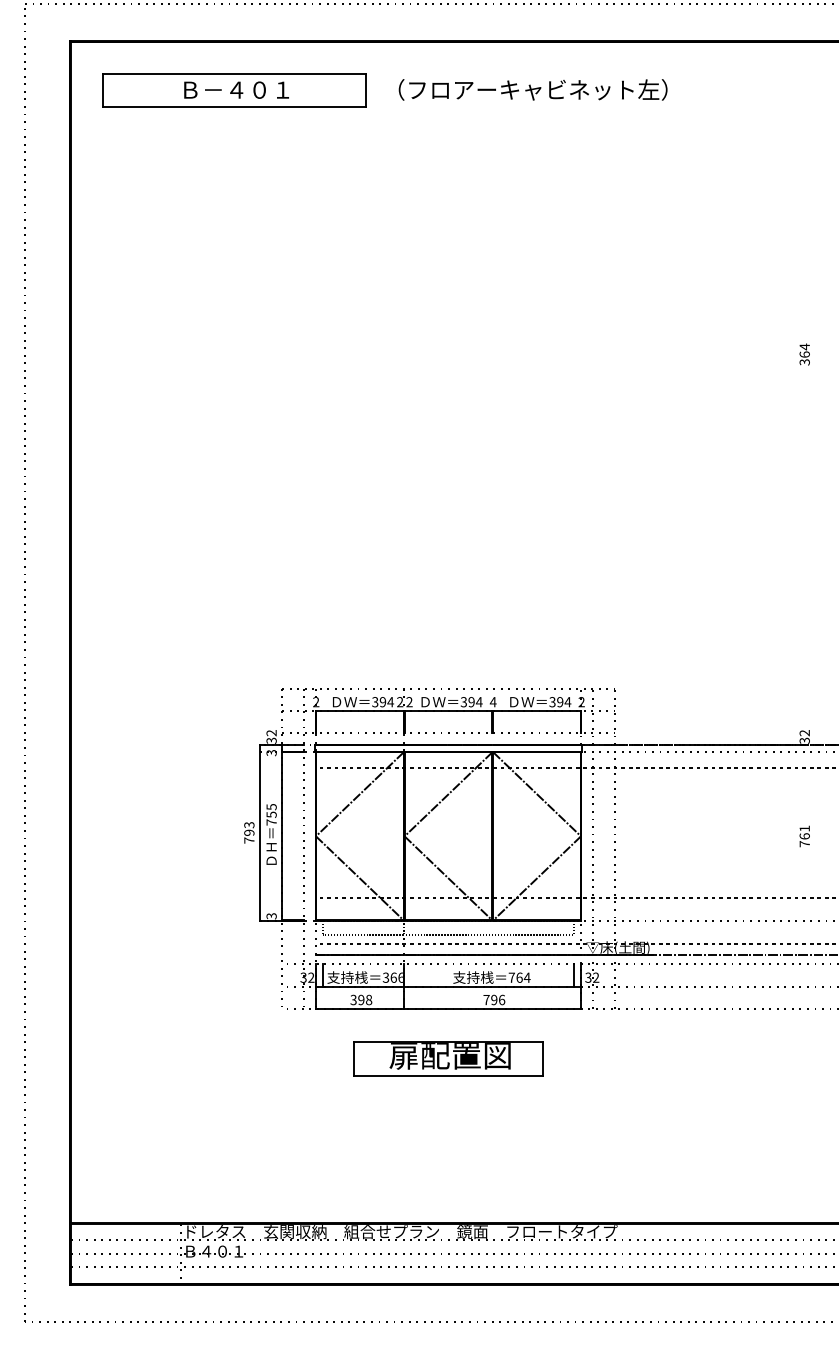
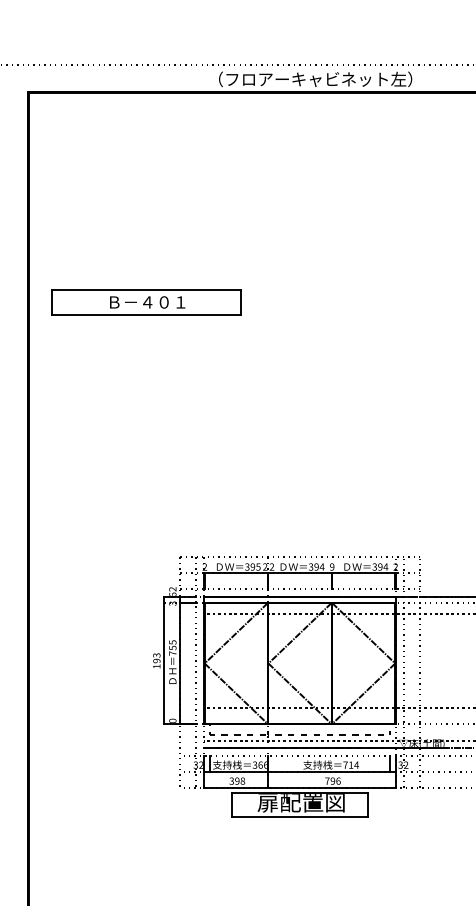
text: (532, 89) -> (315, 79), moved
part: (234, 90) -> (146, 302), moved
text: (390, 702) -> (258, 567), 394 -> 395
text: (492, 702) -> (331, 567), 4 -> 9
text: (271, 740) -> (172, 594), 32 -> 62
text: (249, 840) -> (156, 666), 793 -> 193
text: (271, 916) -> (172, 721), 3 -> 0
text: (519, 977) -> (351, 765), 764 -> 714
part: (448, 1058) -> (300, 804), moved

